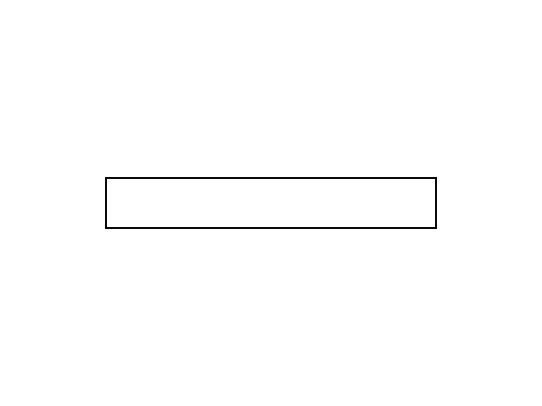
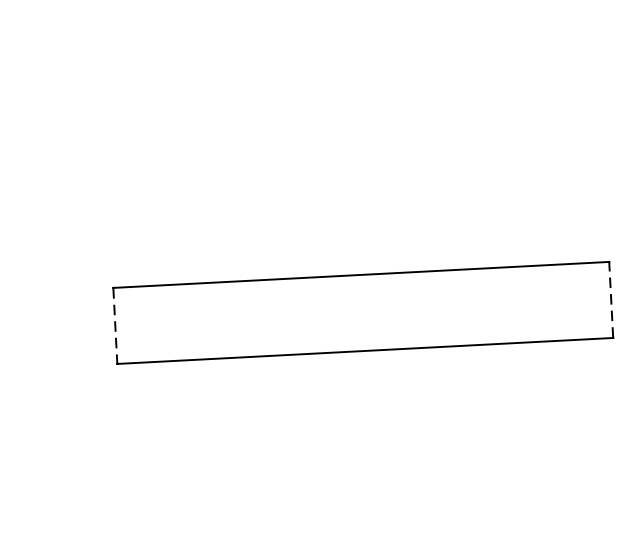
line: (435, 202) -> (610, 299), solid -> dashed
line: (106, 203) -> (115, 326), solid -> dashed

